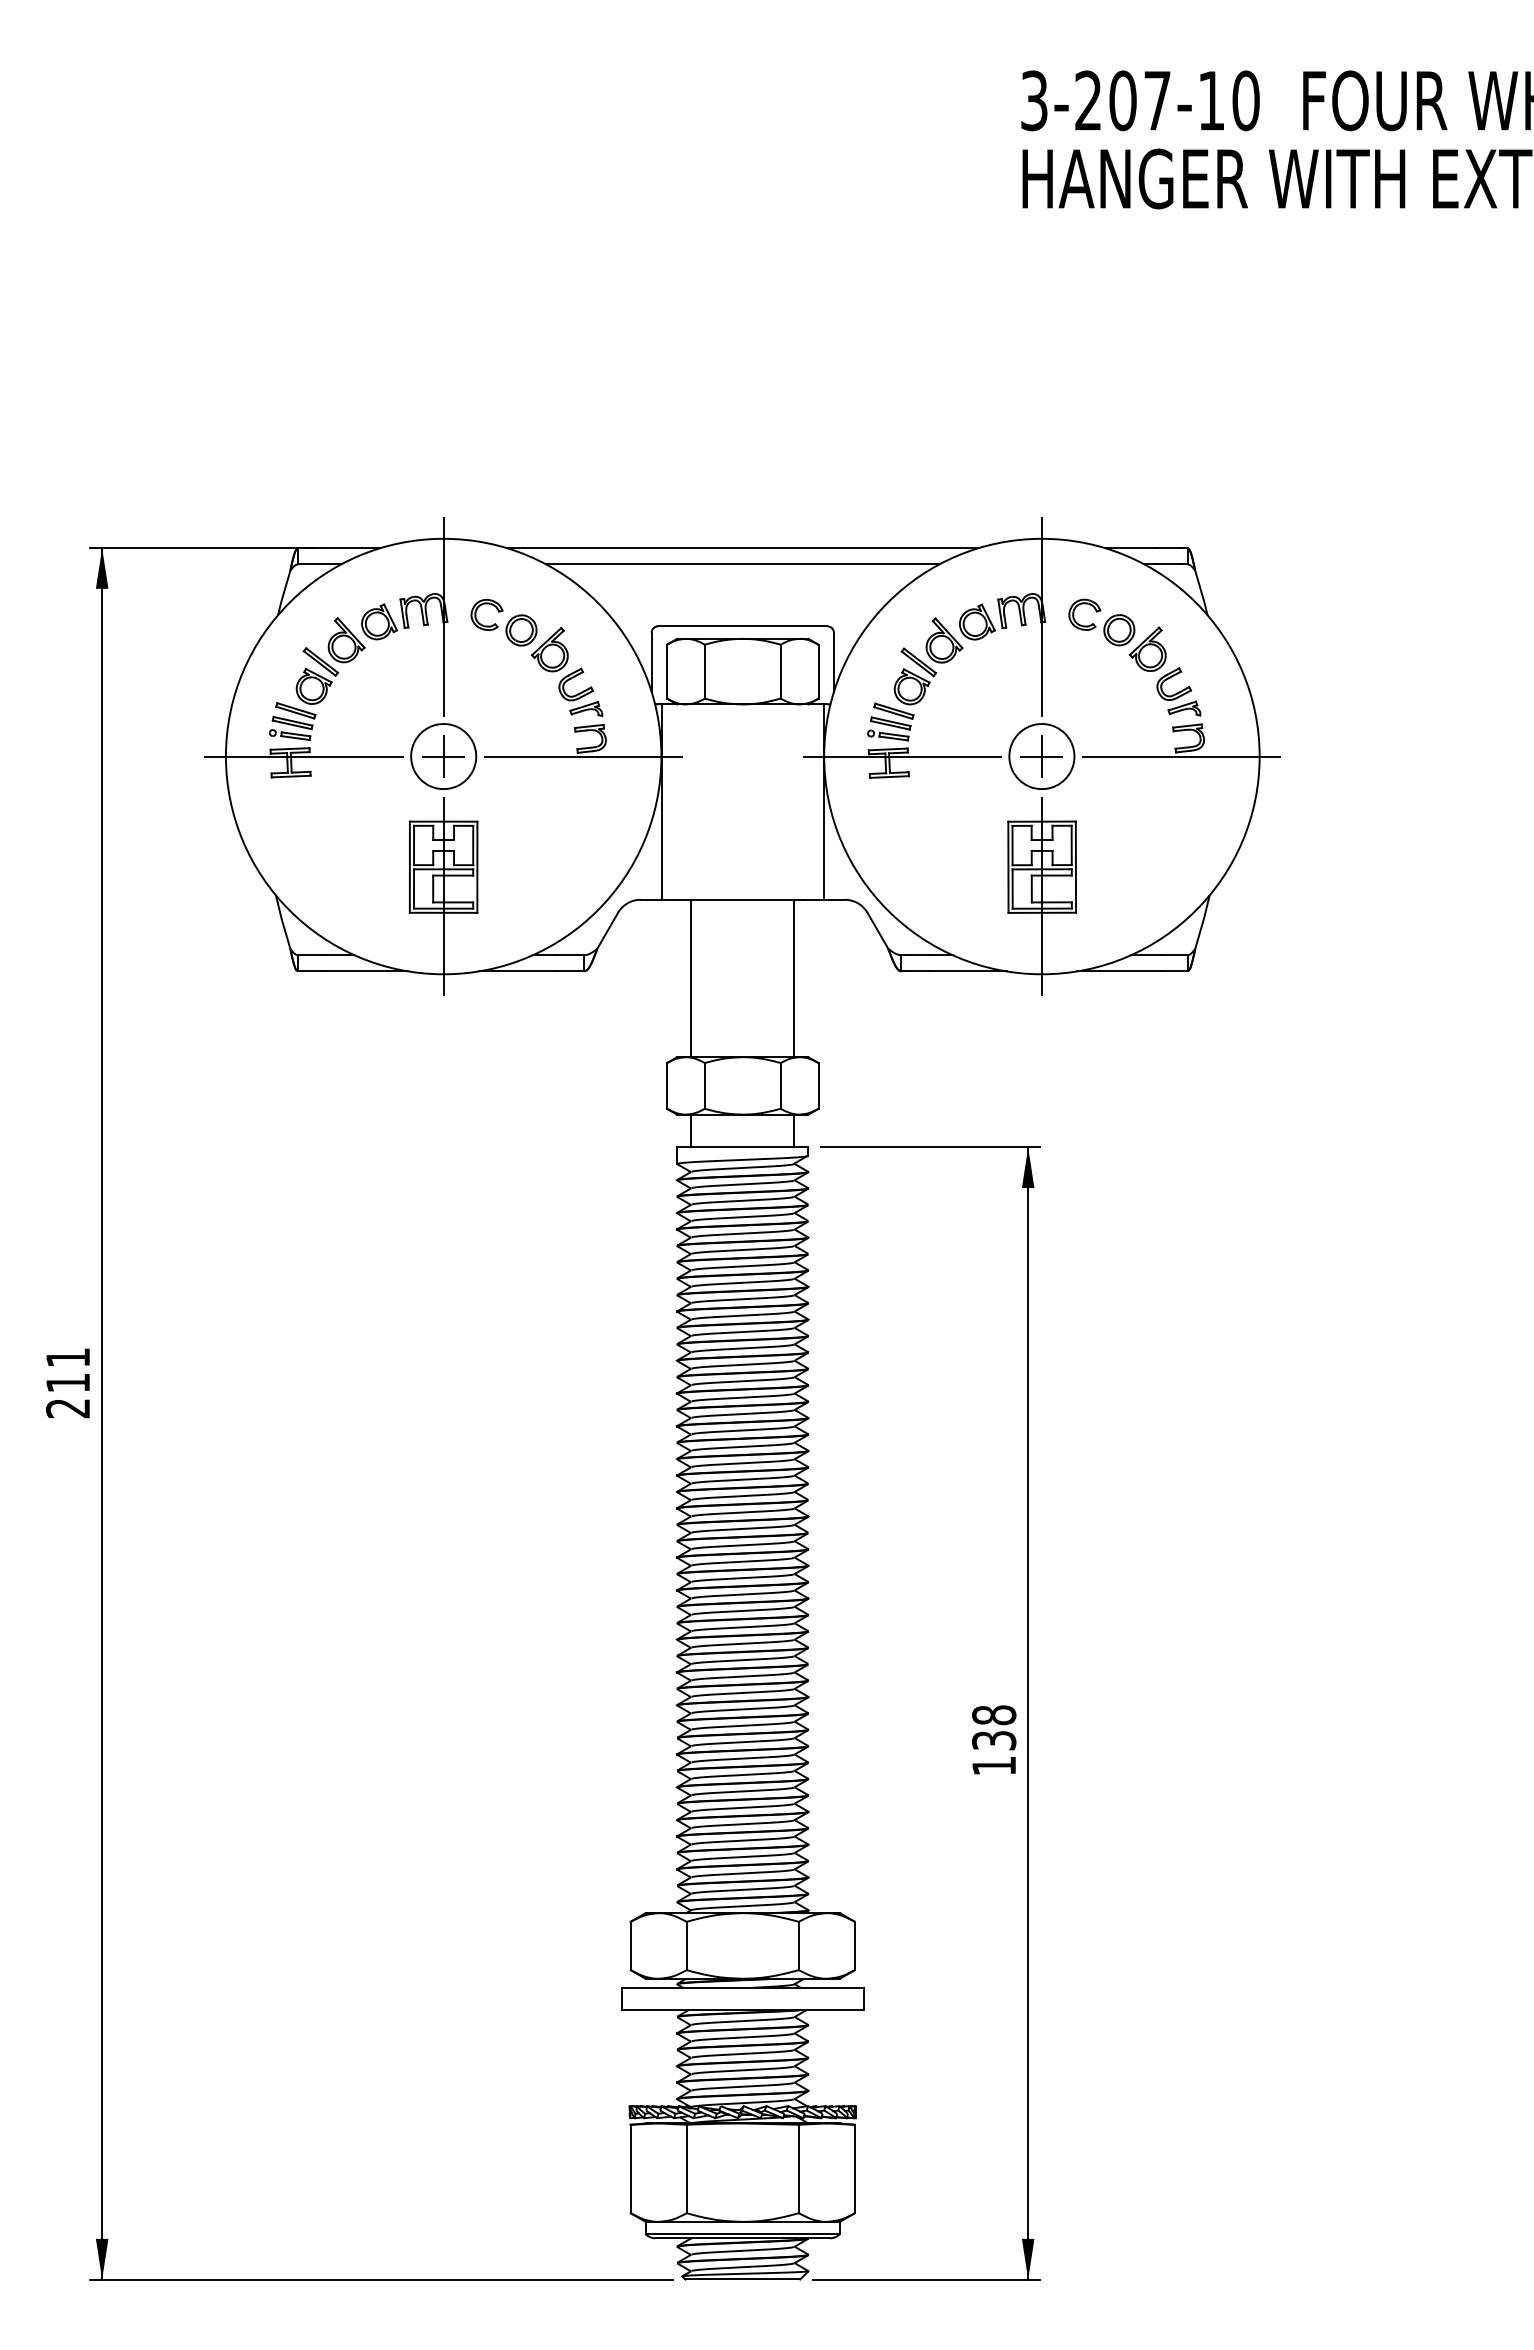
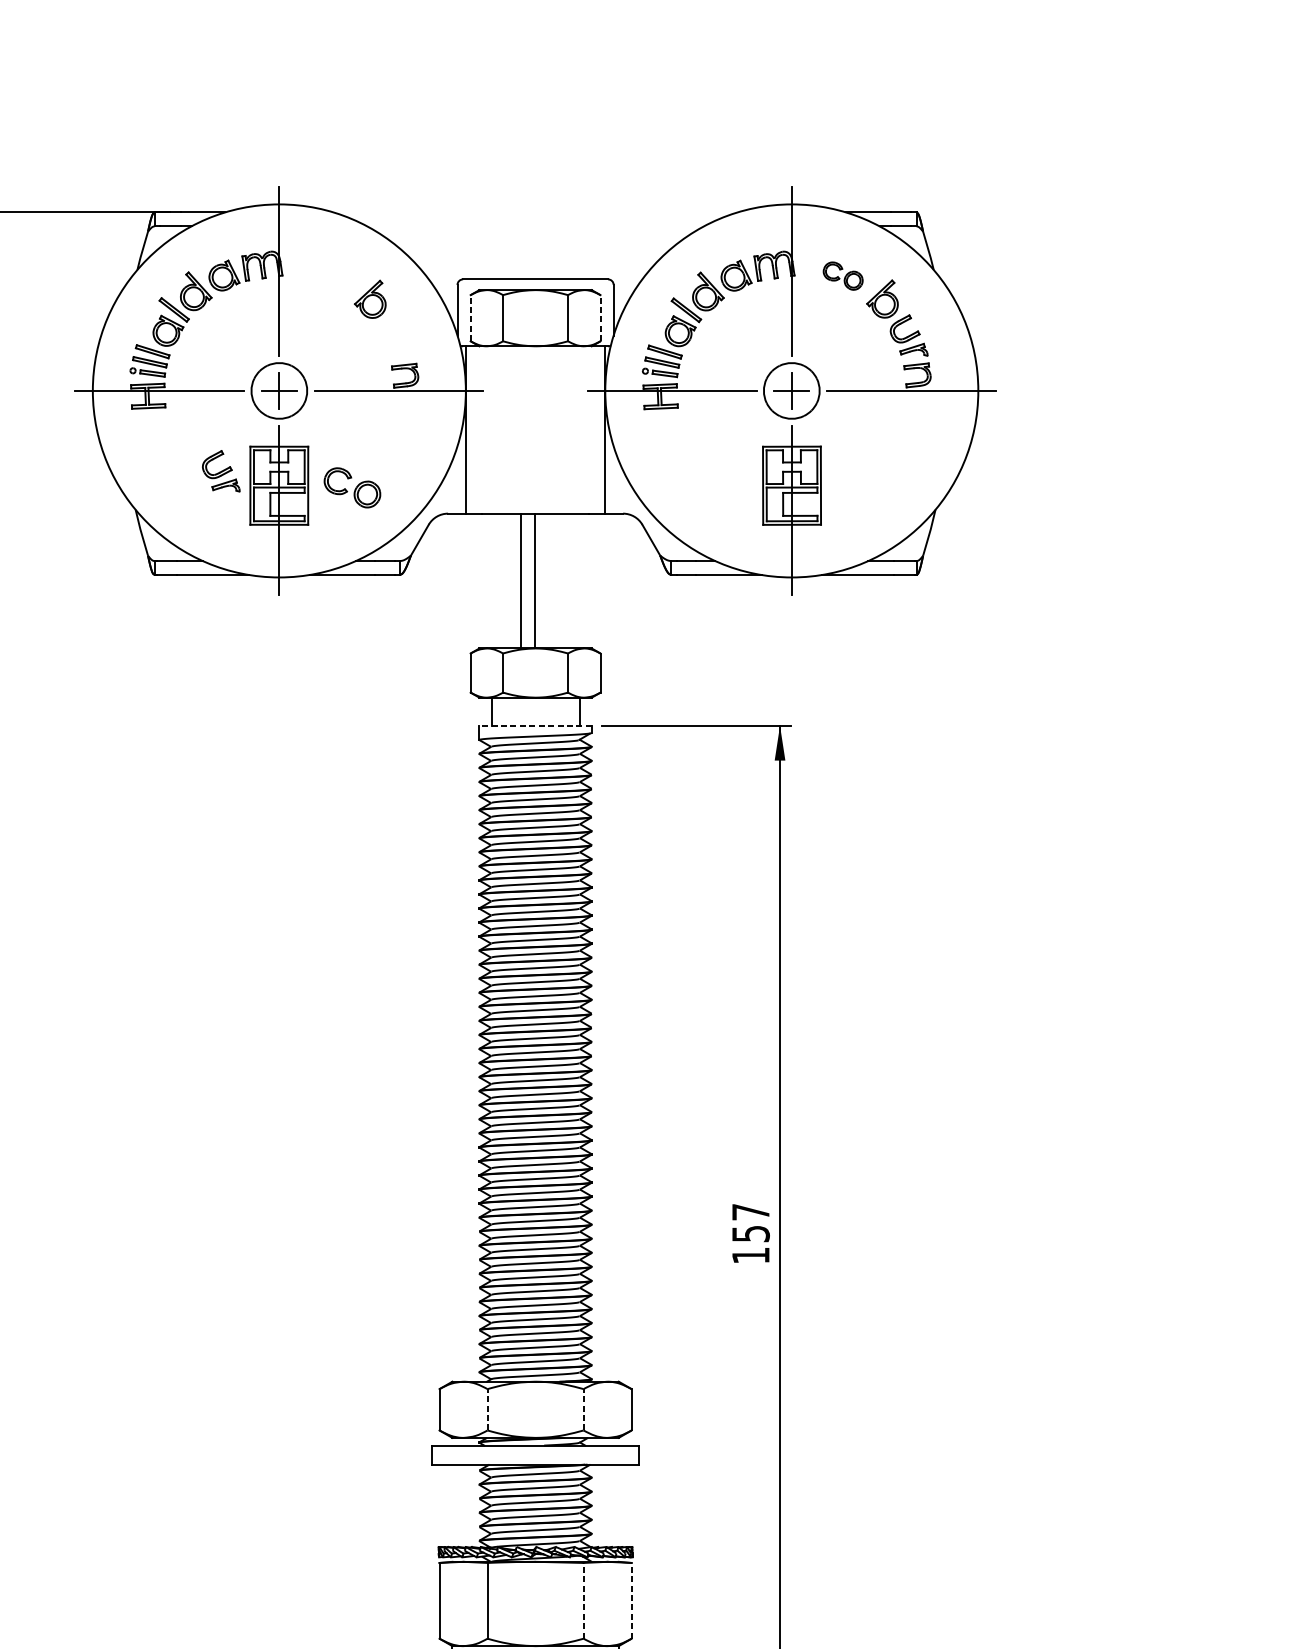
line: (742, 548) -> (535, 212), removed
line: (742, 564) -> (535, 226), removed
part: (503, 622) -> (352, 487), moved
part: (1101, 622) -> (842, 276), size x0.7
line: (667, 671) -> (471, 318), solid -> dashed
line: (818, 671) -> (600, 318), solid -> dashed
part: (580, 691) -> (220, 470), moved
line: (691, 978) -> (535, 581), moved
line: (794, 978) -> (521, 581), moved
line: (742, 1147) -> (535, 725), solid -> dashed
text: (993, 1727) -> (750, 1222), 138 -> 157
line: (686, 1945) -> (487, 1409), solid -> dashed
line: (798, 1945) -> (583, 1409), solid -> dashed
line: (798, 2168) -> (583, 1600), solid -> dashed
line: (854, 2168) -> (631, 1600), solid -> dashed

